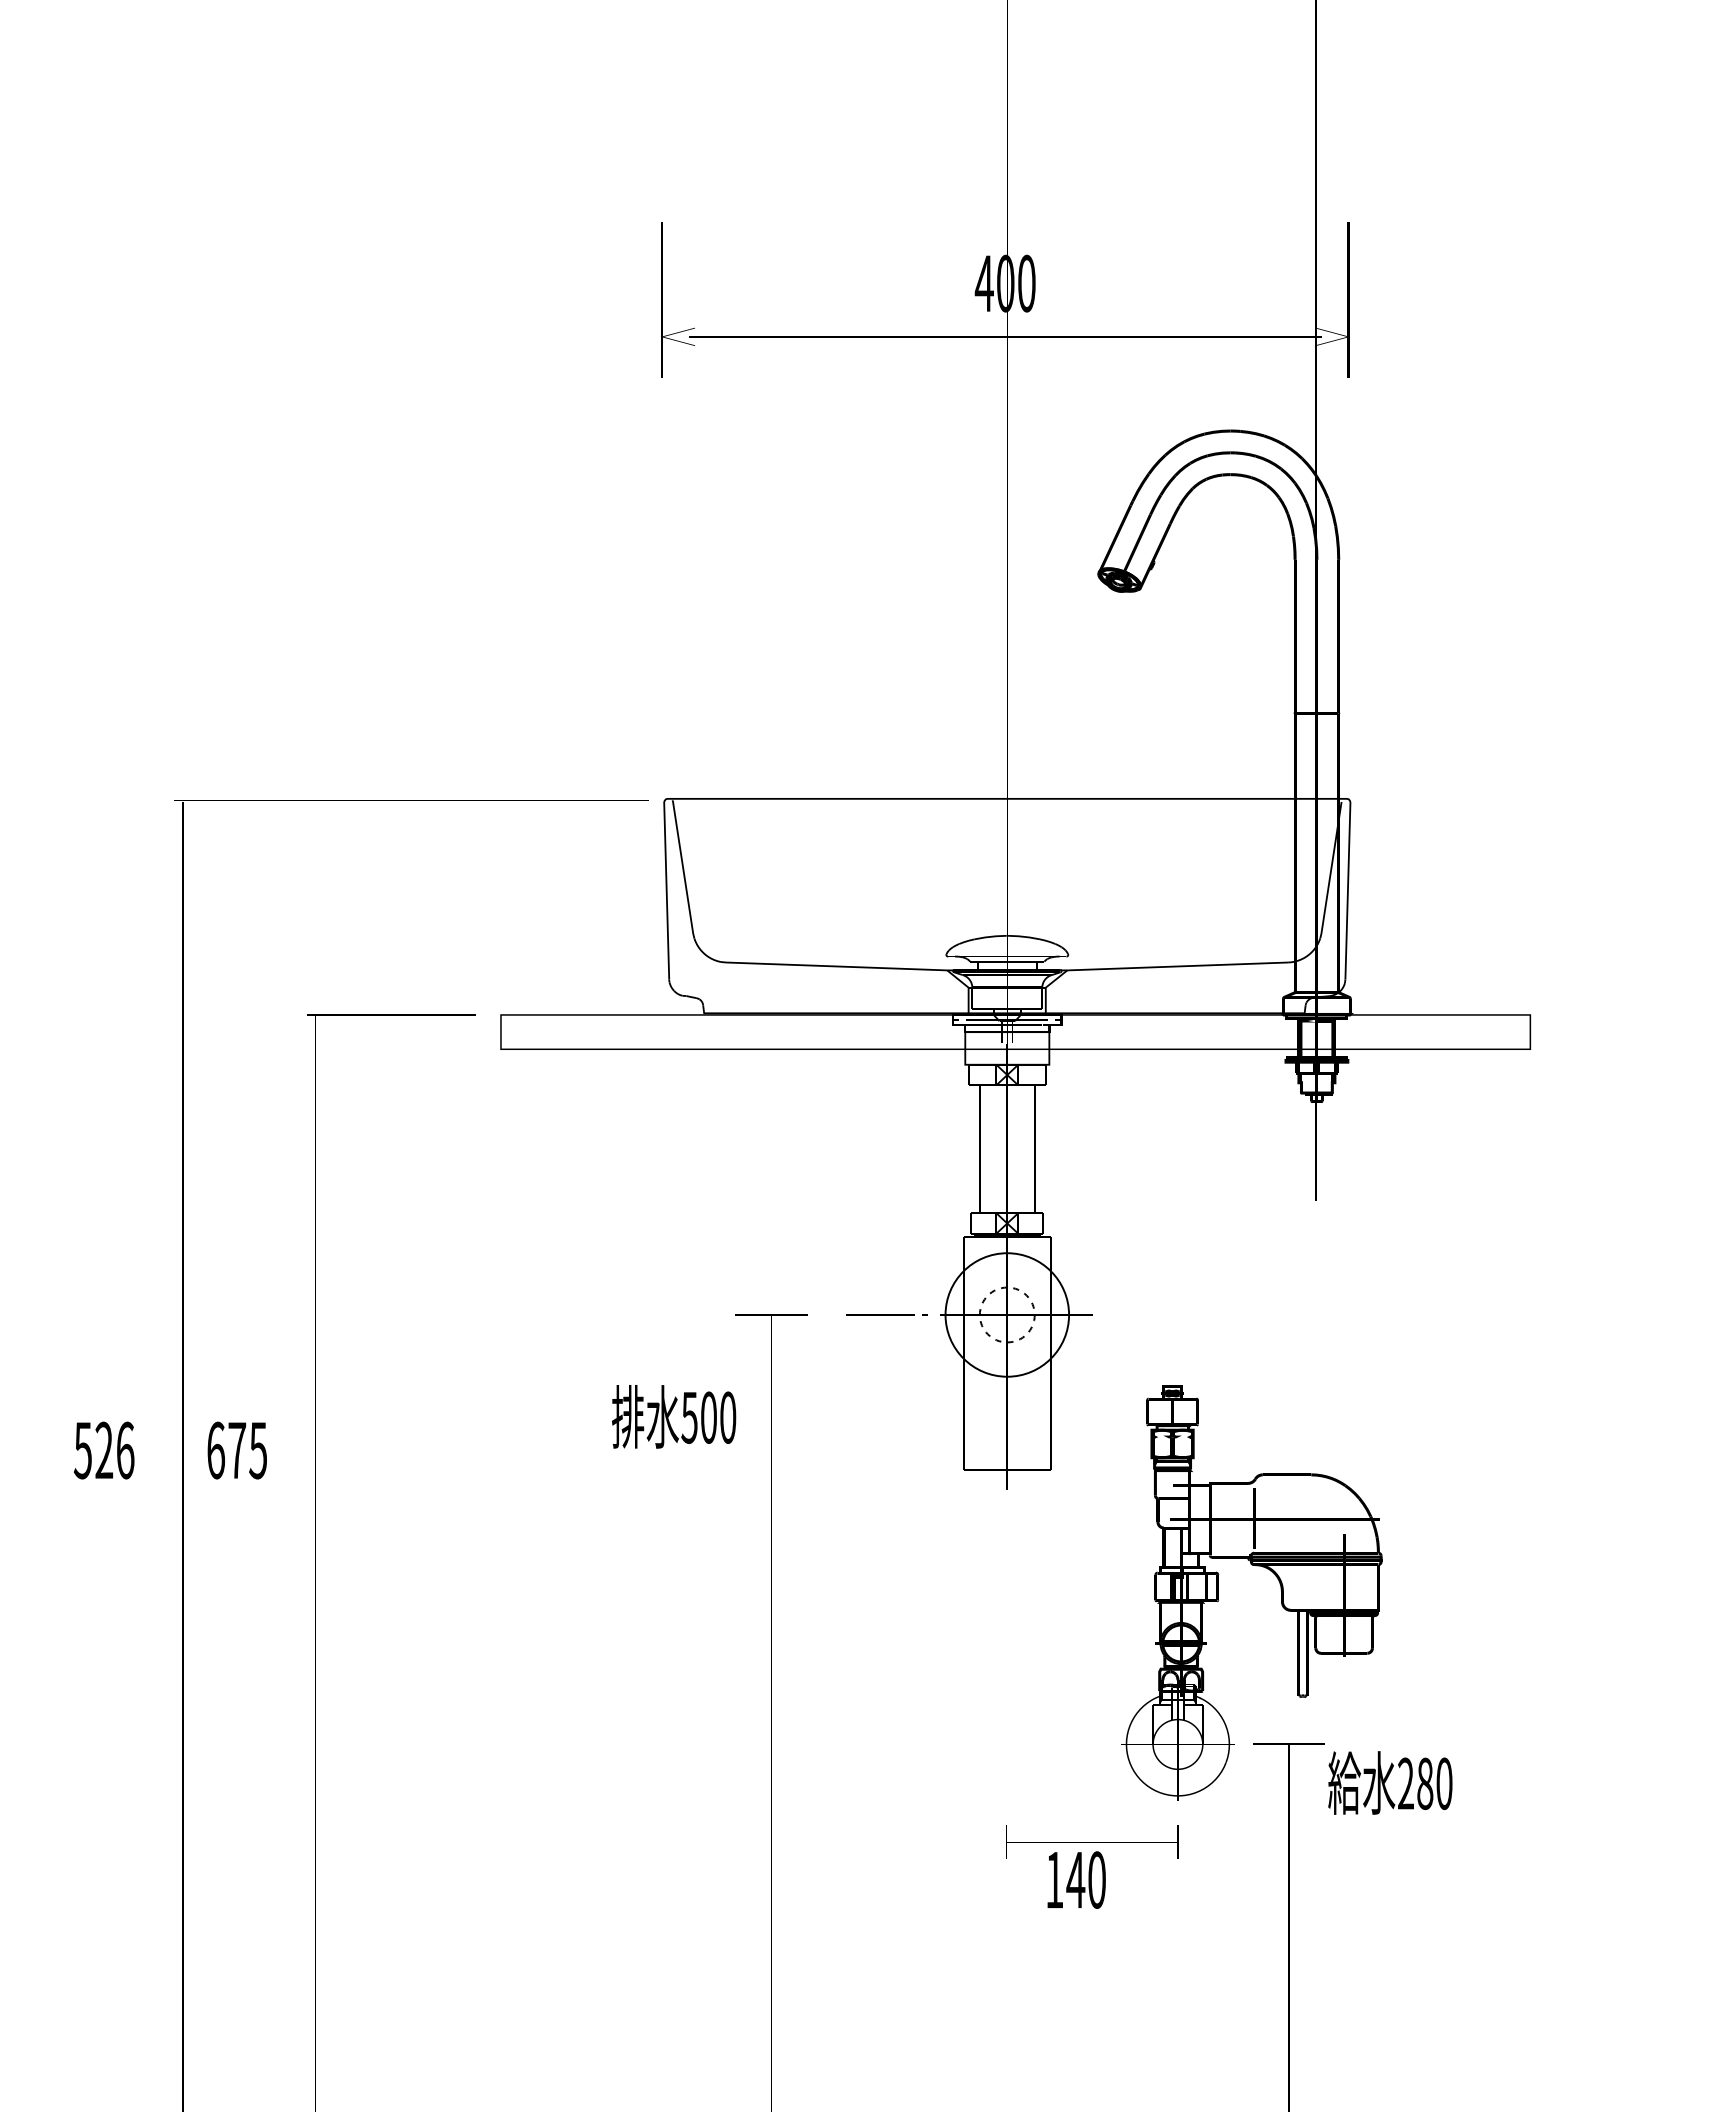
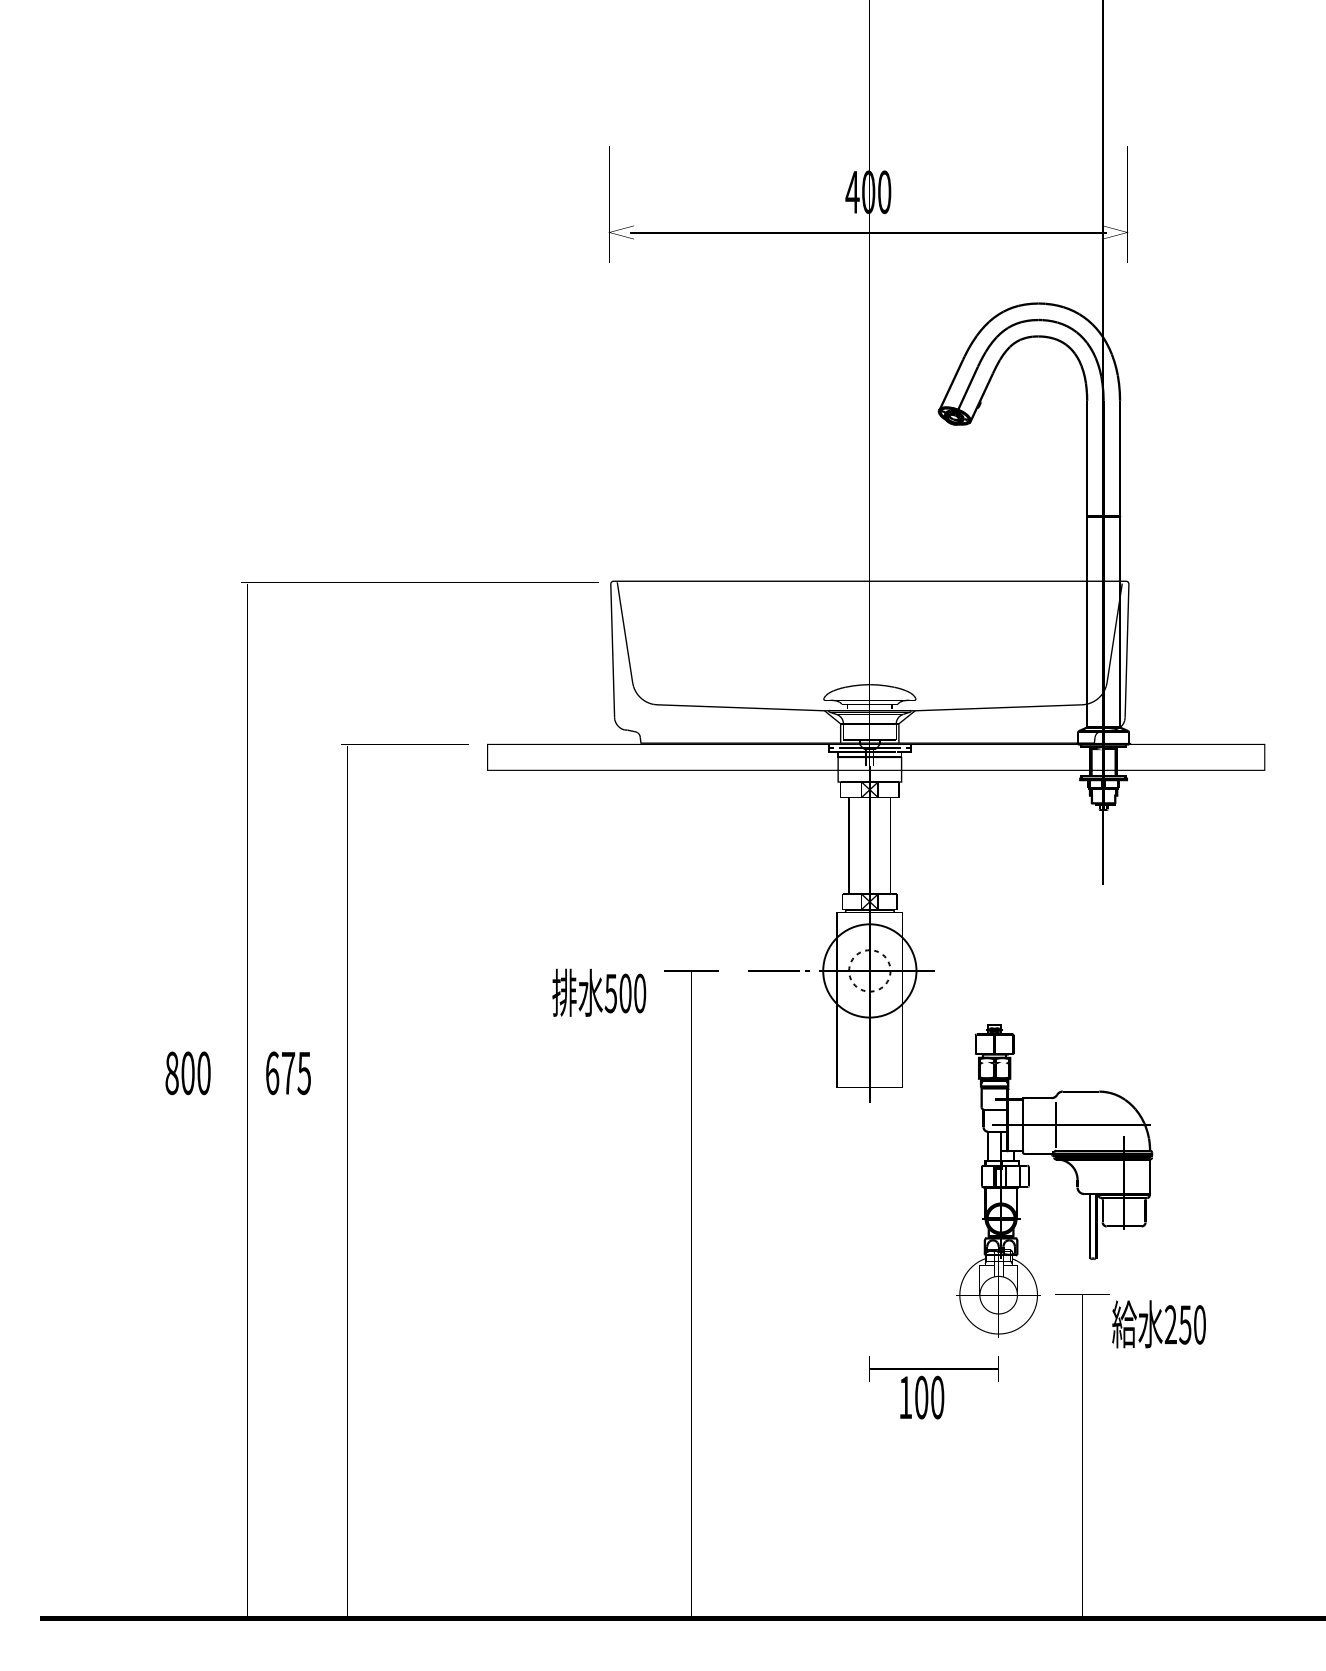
text: (674, 1416) -> (599, 992), moved
text: (103, 1450) -> (187, 1073), 526 -> 800
text: (1425, 1783) -> (1185, 1324), 280 -> 250
text: (1075, 1879) -> (921, 1397), 140 -> 100

